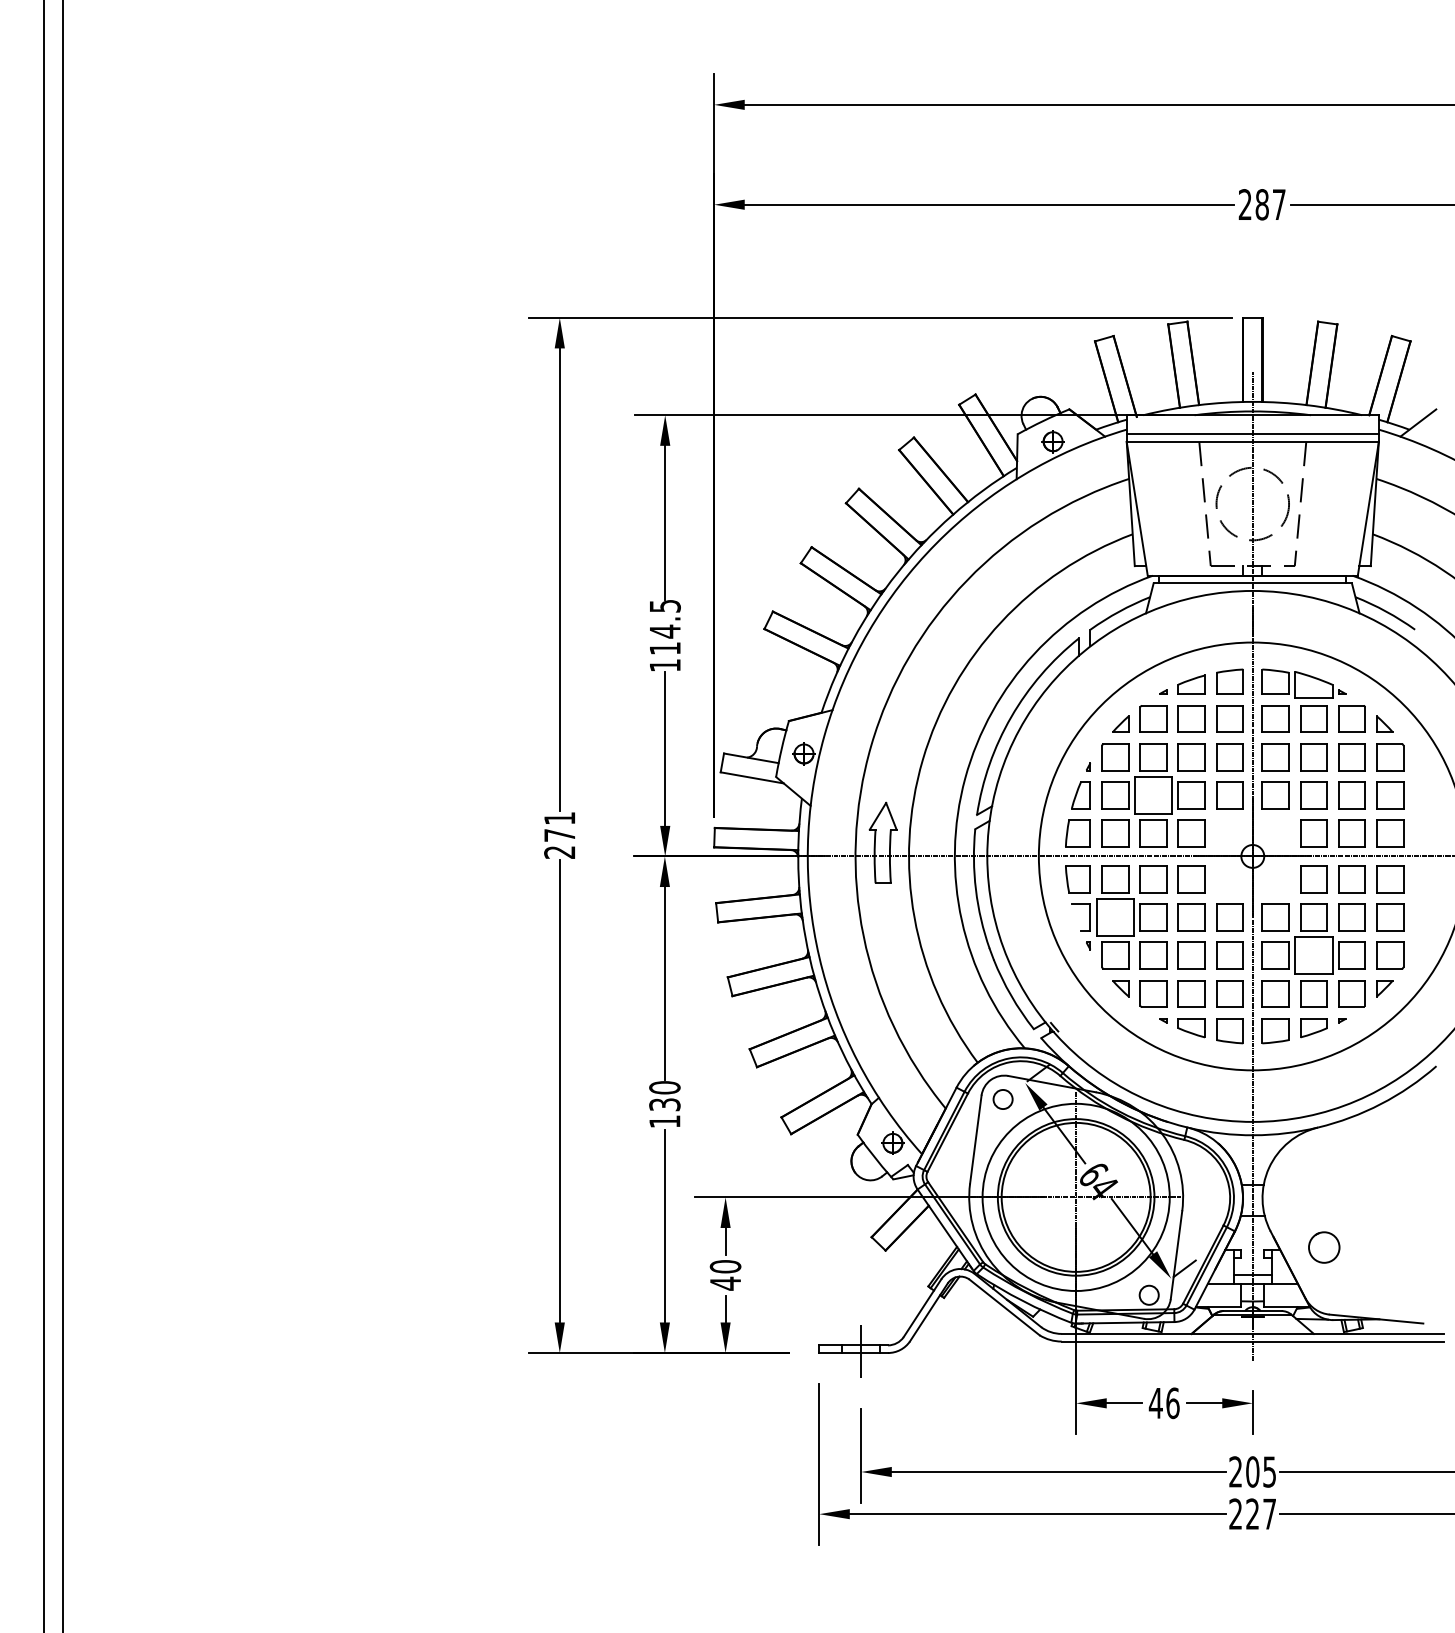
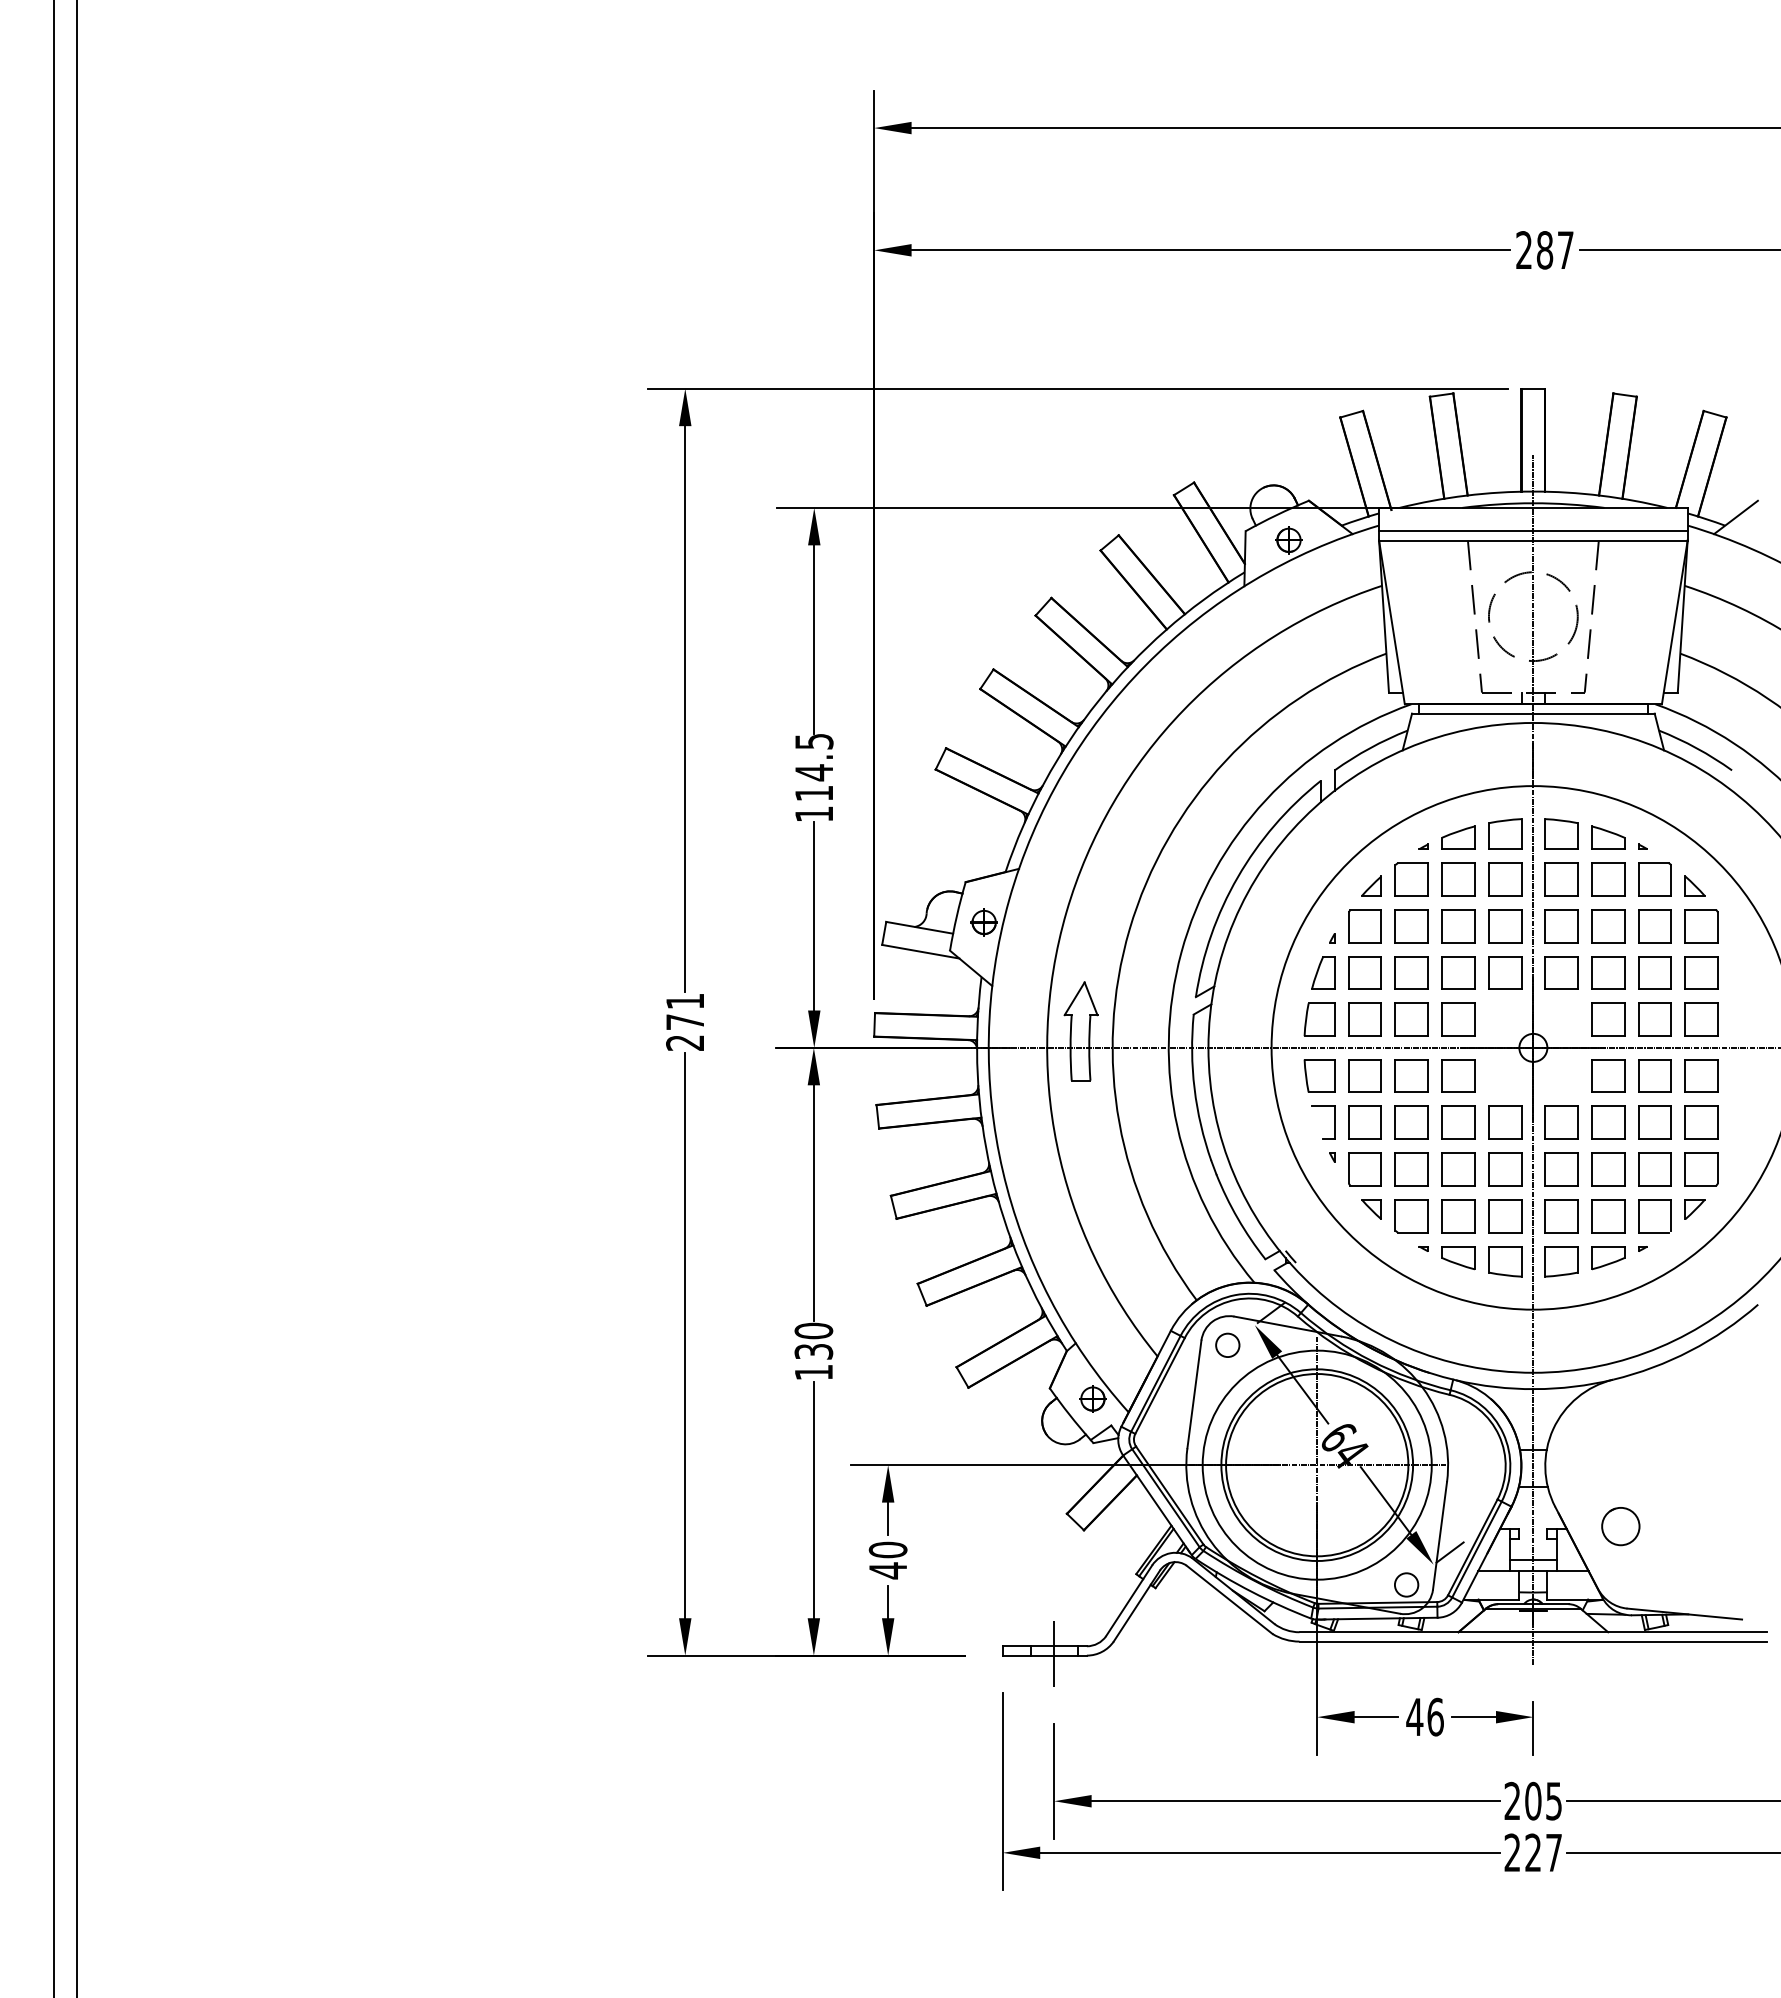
part: (1314, 684) -> (1608, 837), size x0.71
part: (1153, 794) -> (1411, 972), size x0.71
part: (1114, 917) -> (1364, 1122), size x0.71
part: (1314, 955) -> (1608, 1169), size x0.71

